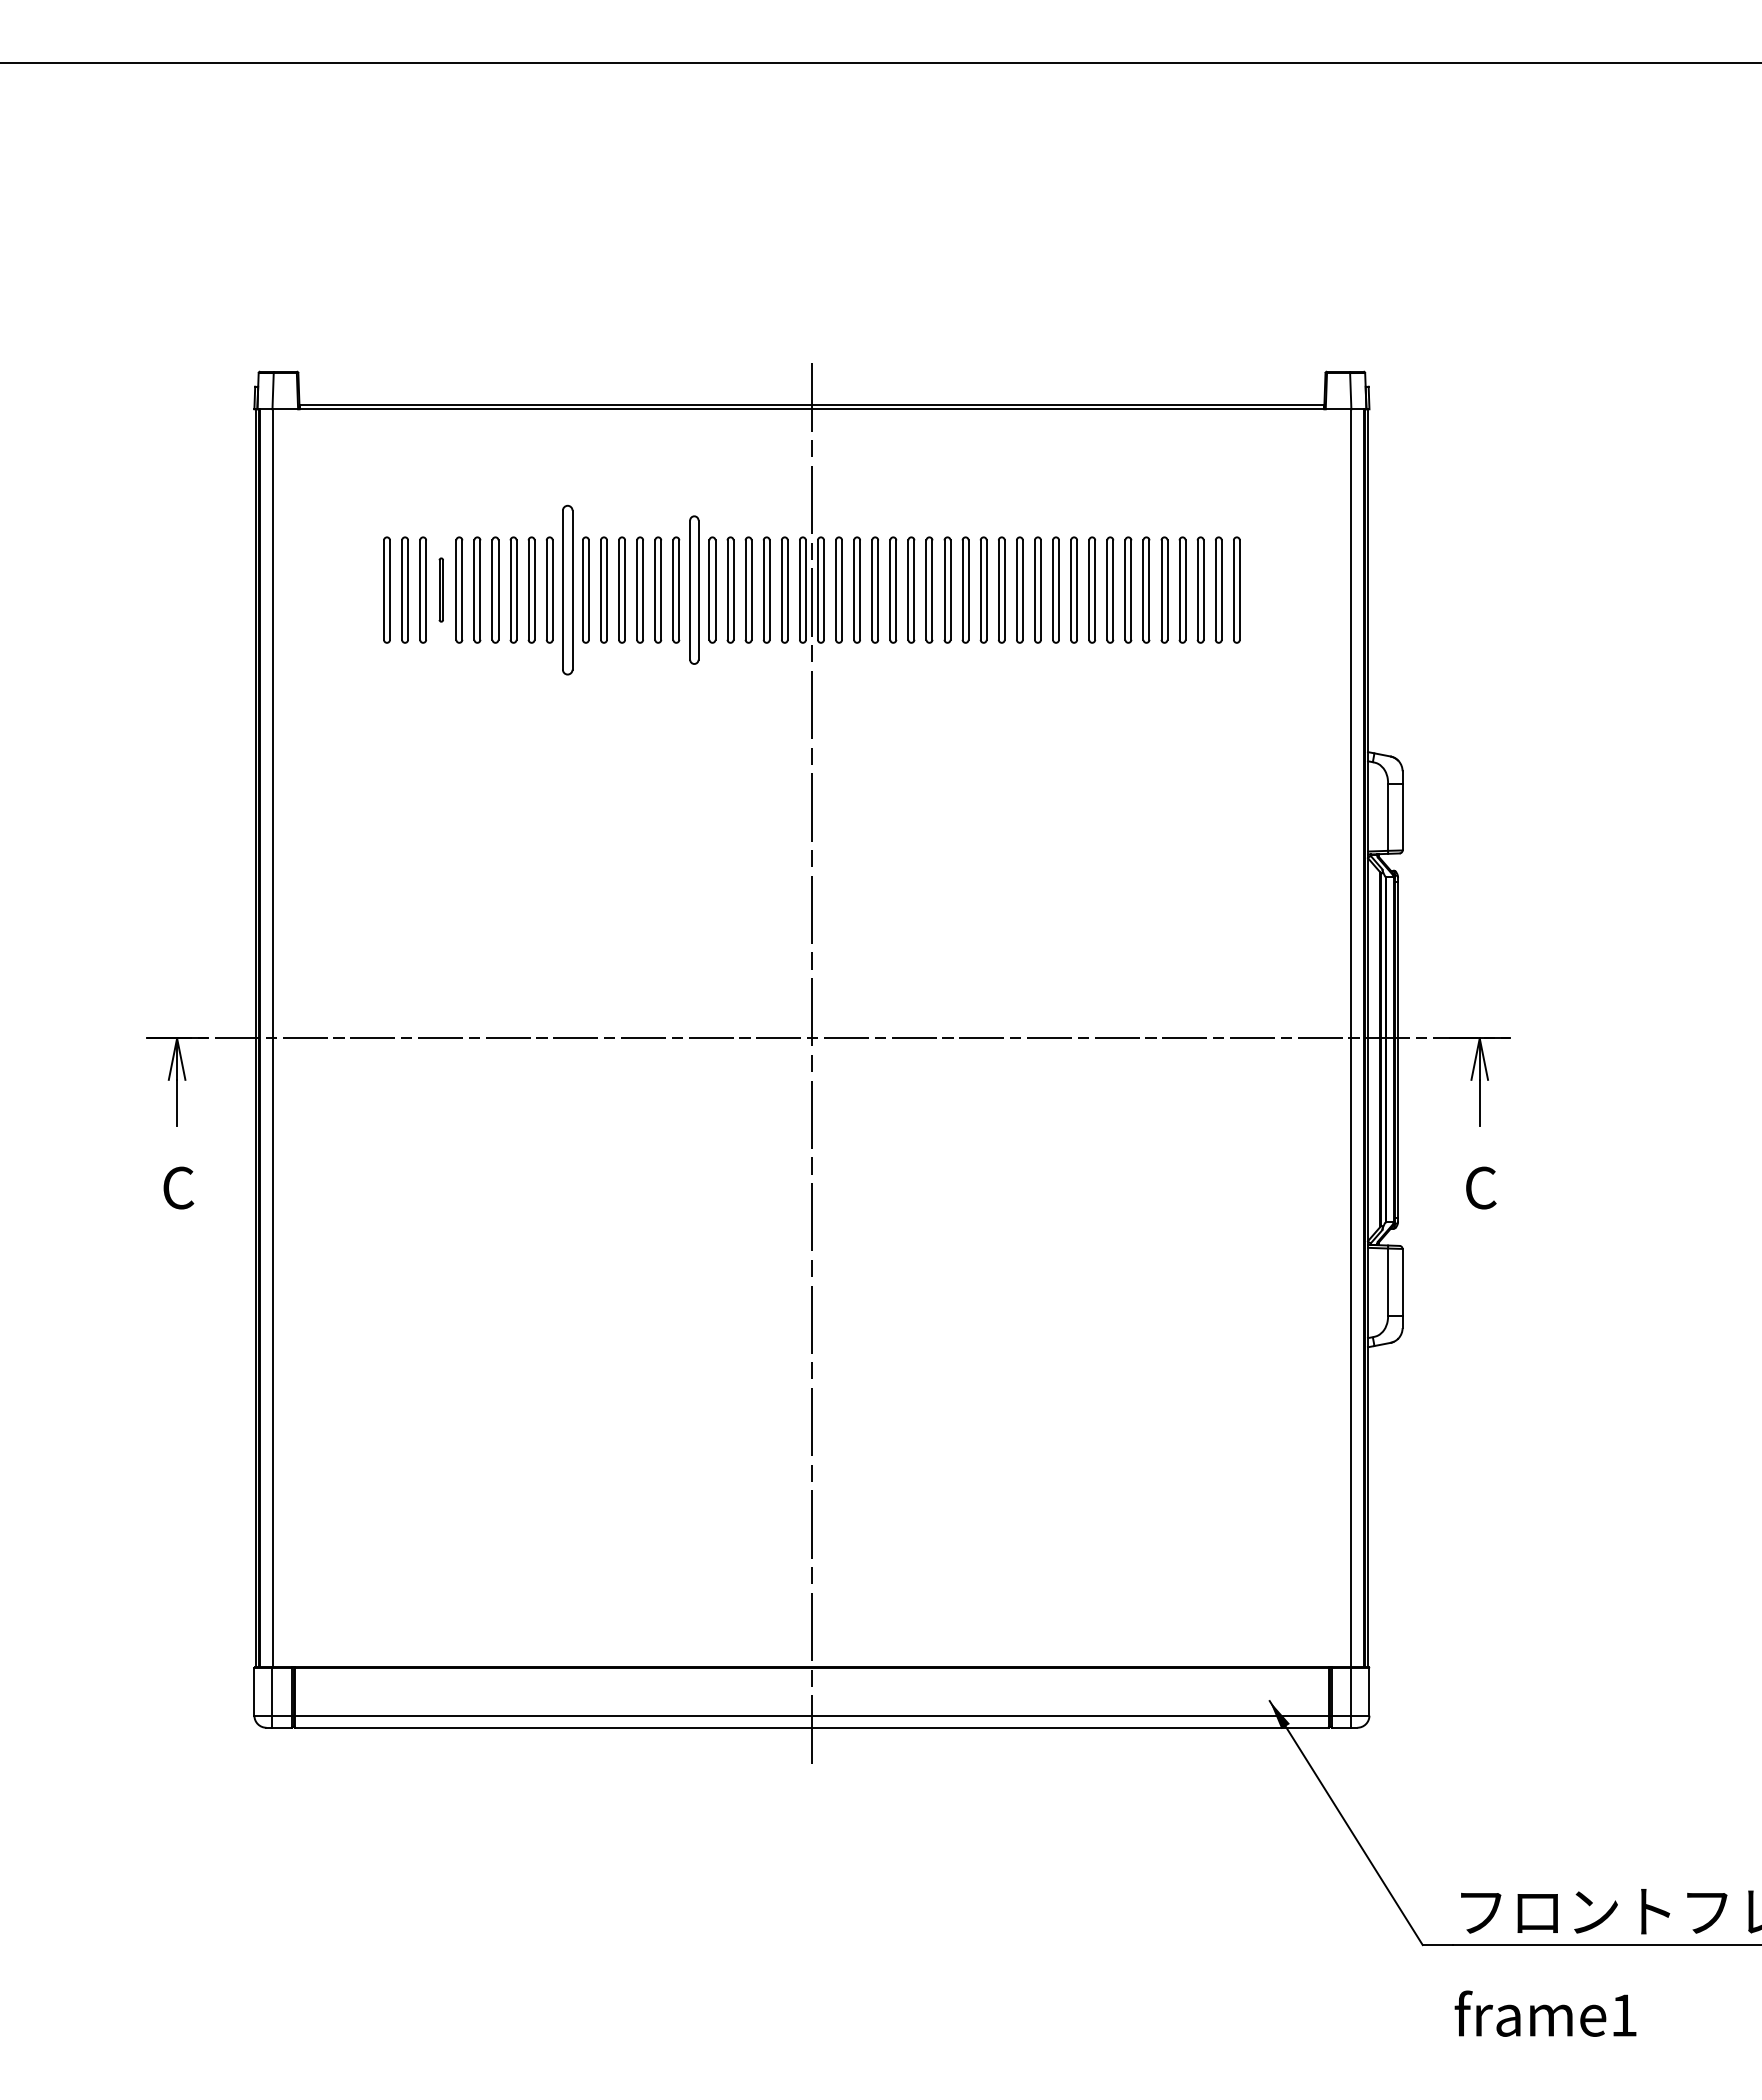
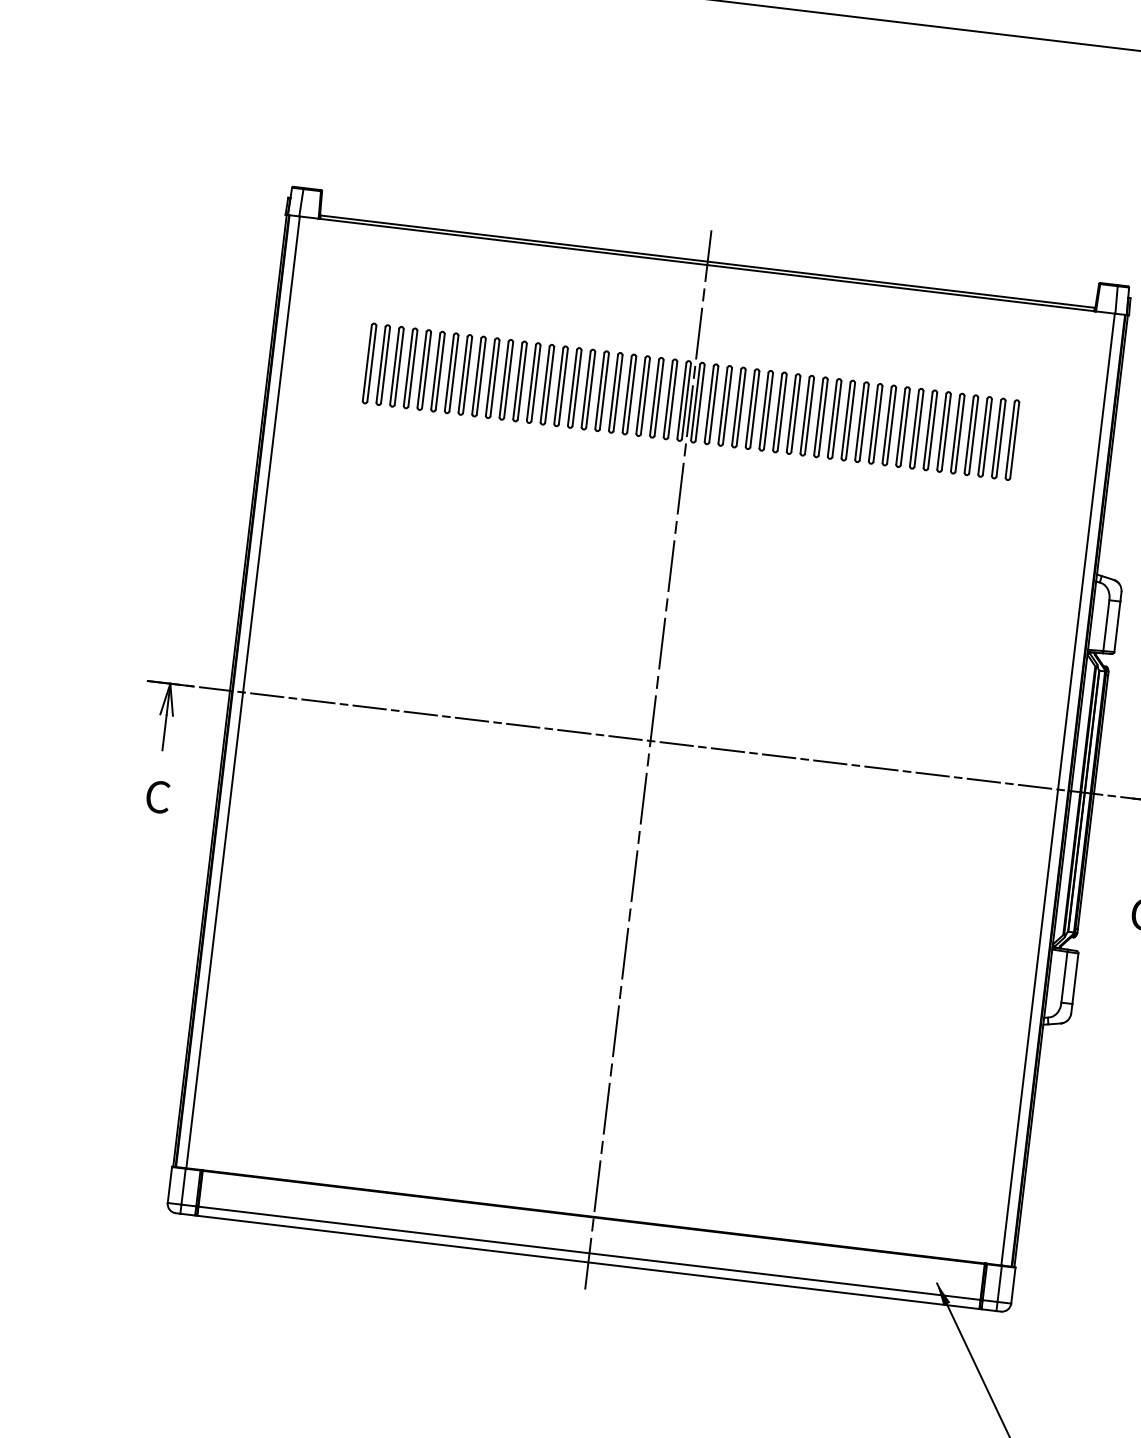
part: (441, 589) -> (410, 367), size x1.67
part: (567, 589) -> (506, 379), size x0.62
part: (694, 589) -> (602, 390), size x0.71

